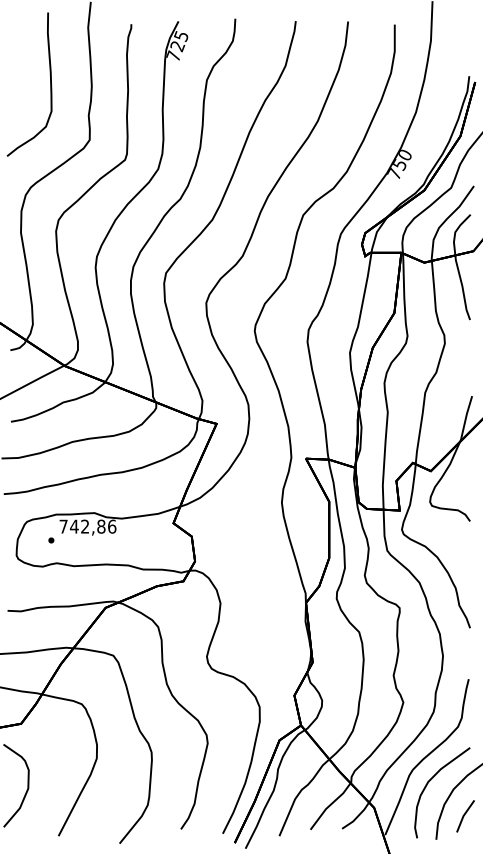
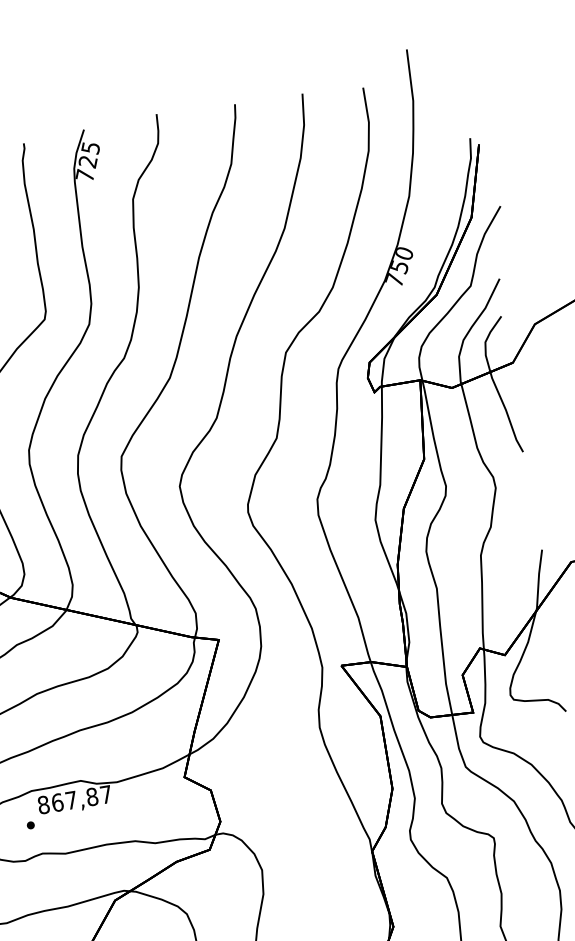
text: (87, 526) -> (74, 799), 742,86 -> 867,87

